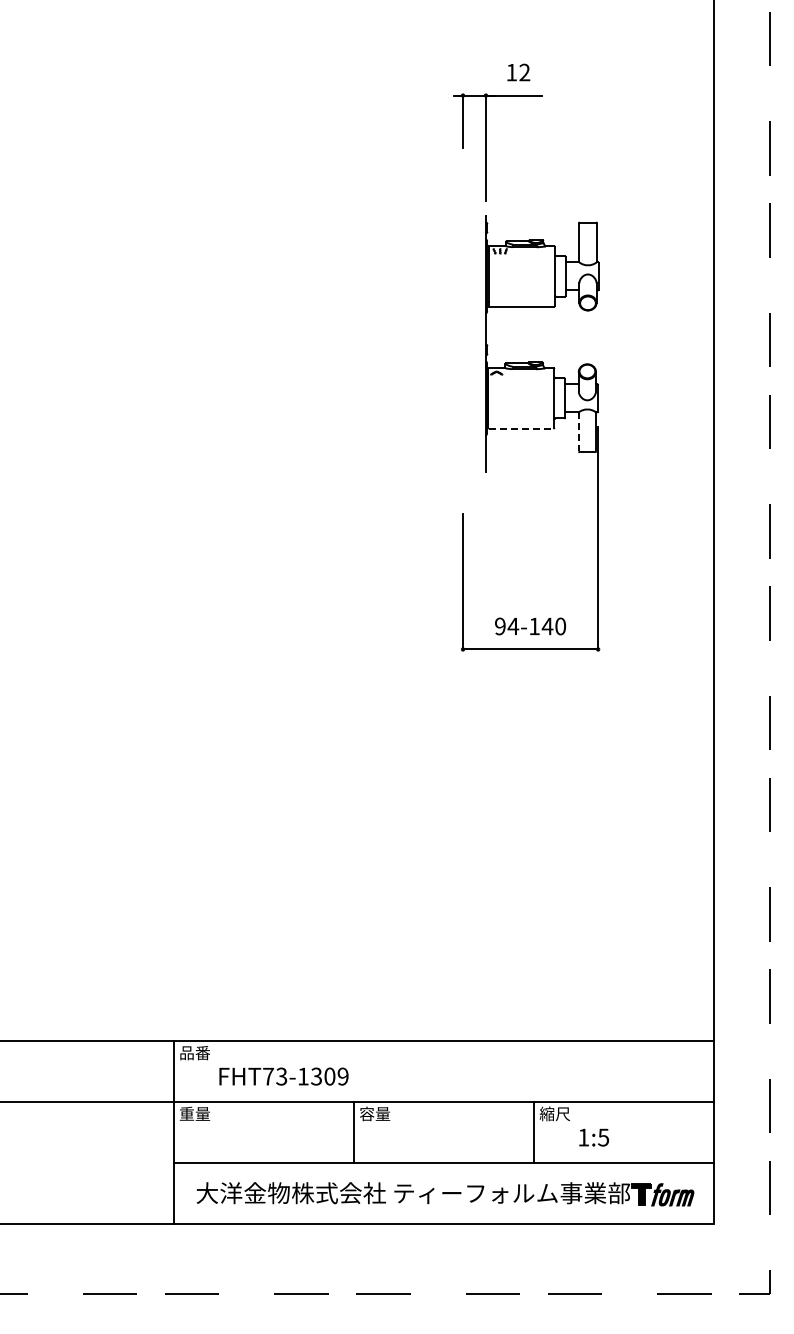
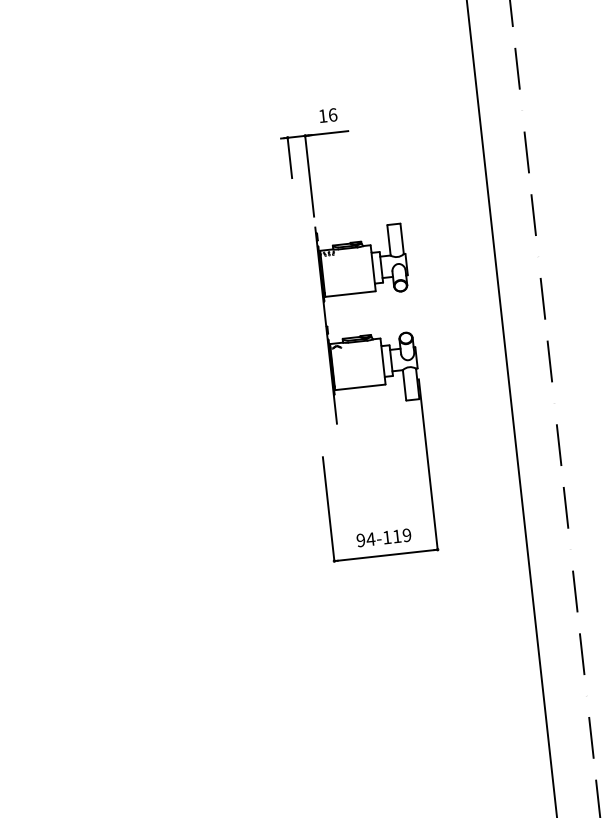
text: (524, 72) -> (332, 114), 12 -> 16
line: (521, 428) -> (360, 387), dashed -> solid
line: (578, 431) -> (404, 384), dashed -> solid
text: (553, 626) -> (401, 535), 94-140 -> 94-119

